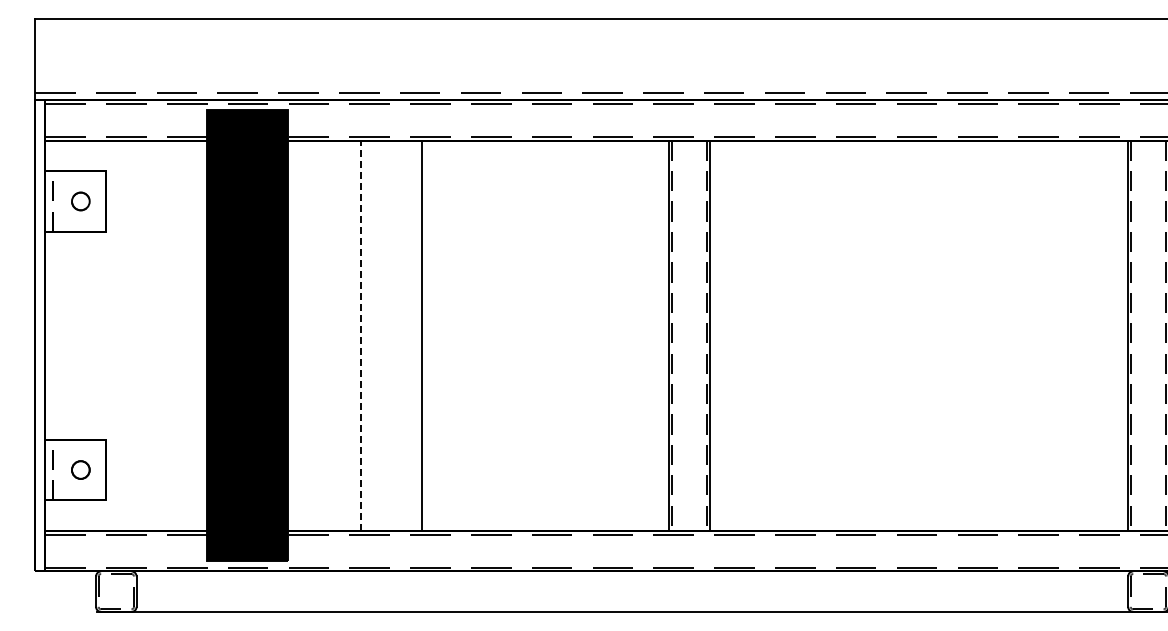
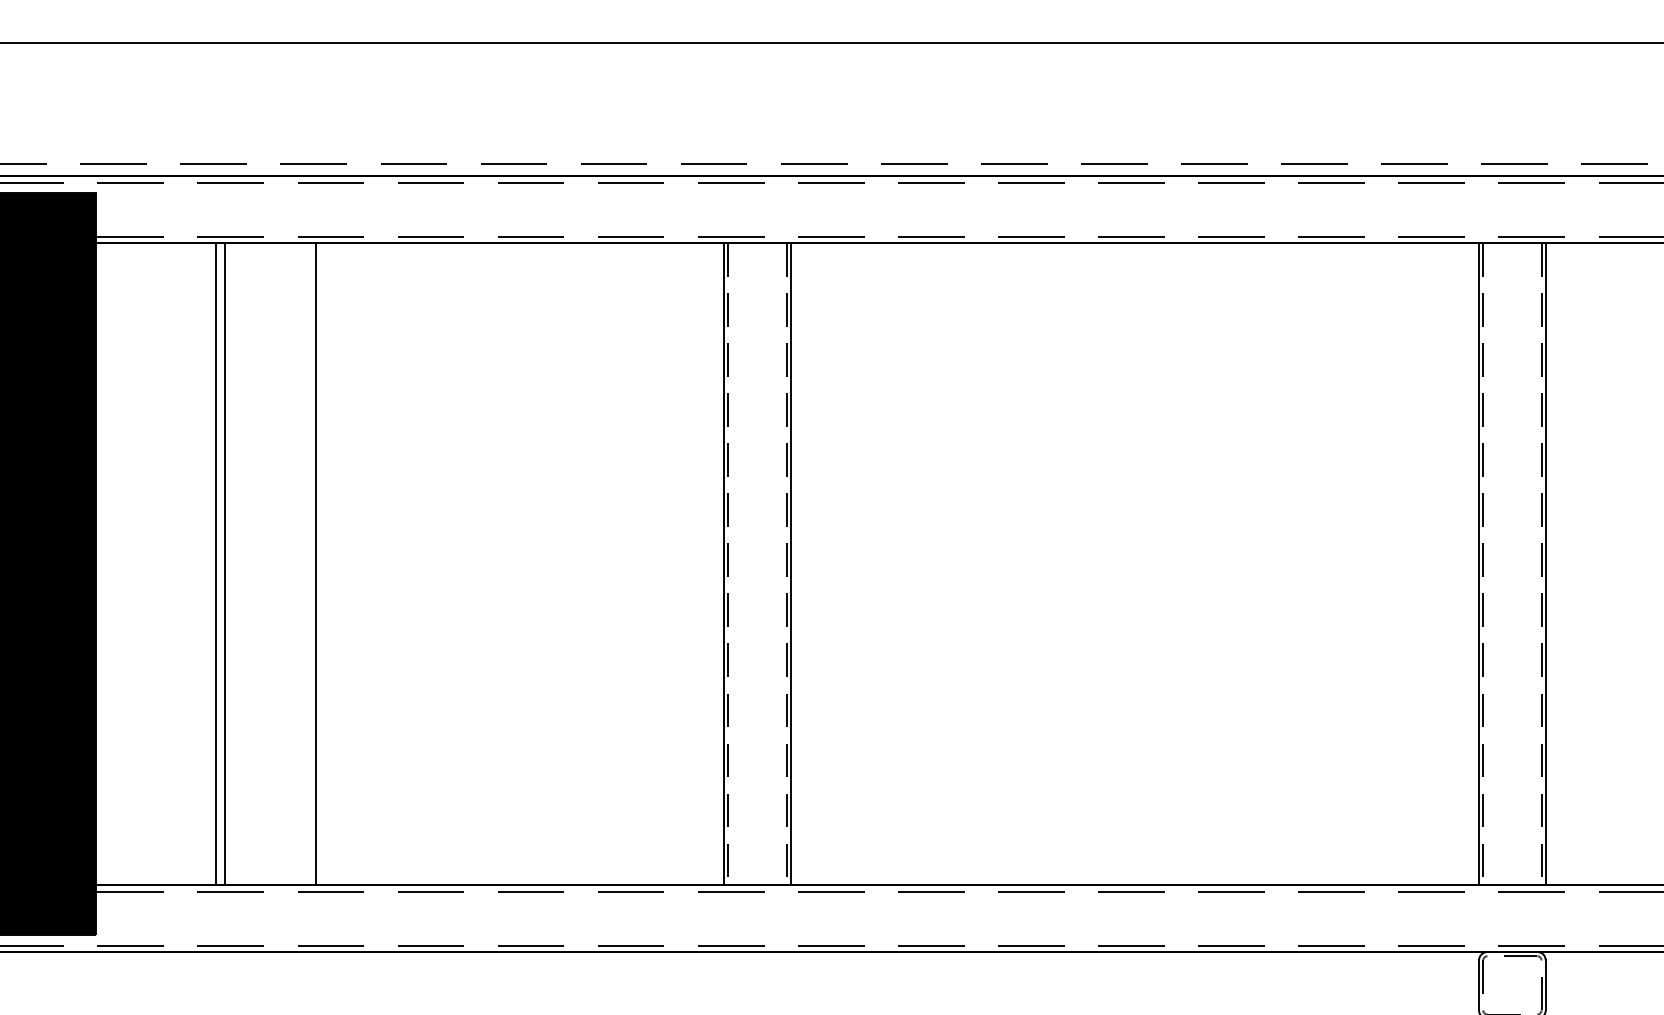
line: (360, 335) -> (215, 563), dashed -> solid
line: (365, 335) -> (223, 563), added

